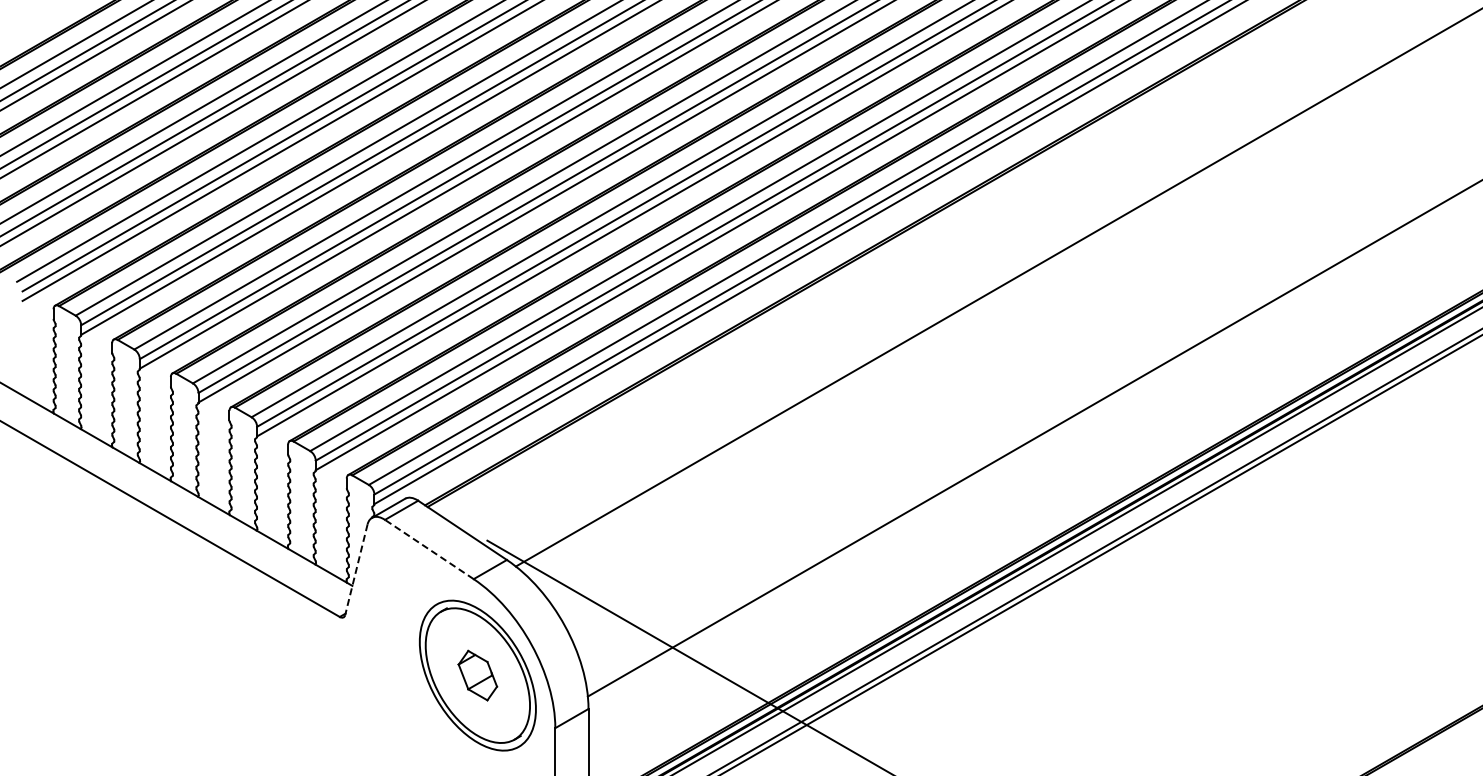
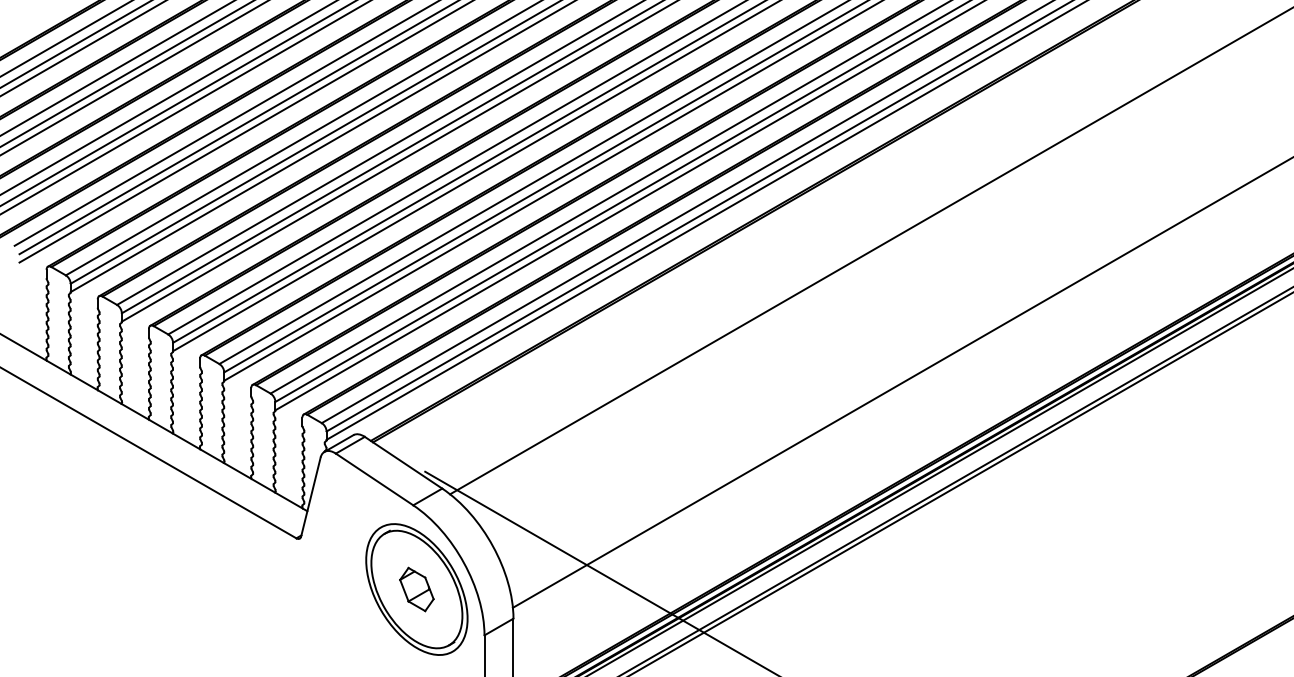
line: (428, 549) -> (373, 479), dashed -> solid
line: (356, 569) -> (310, 496), dashed -> solid

